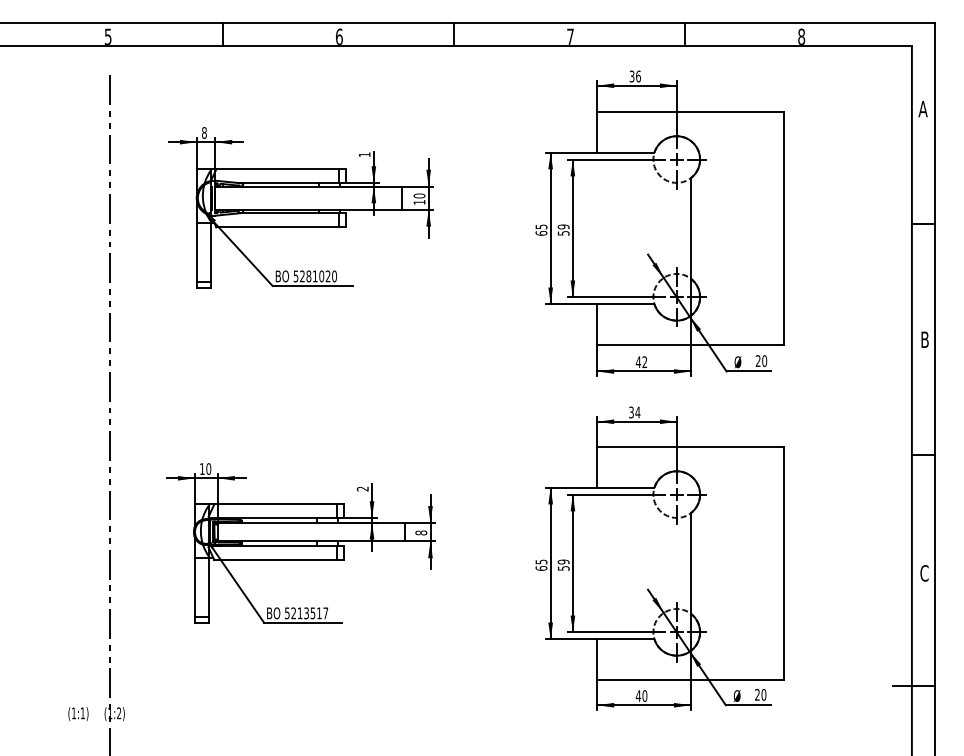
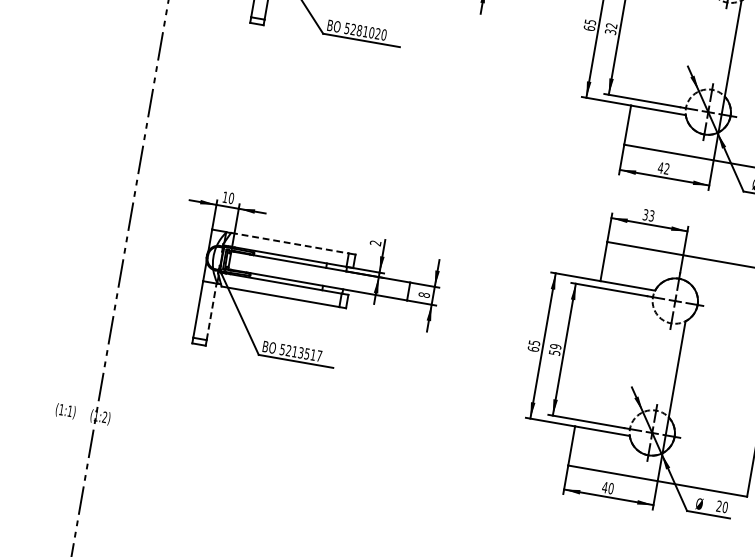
text: (563, 229) -> (611, 28), 59 -> 32
text: (637, 412) -> (651, 215), 34 -> 33
line: (276, 504) -> (290, 243), solid -> dashed
line: (208, 587) -> (211, 311), solid -> dashed

